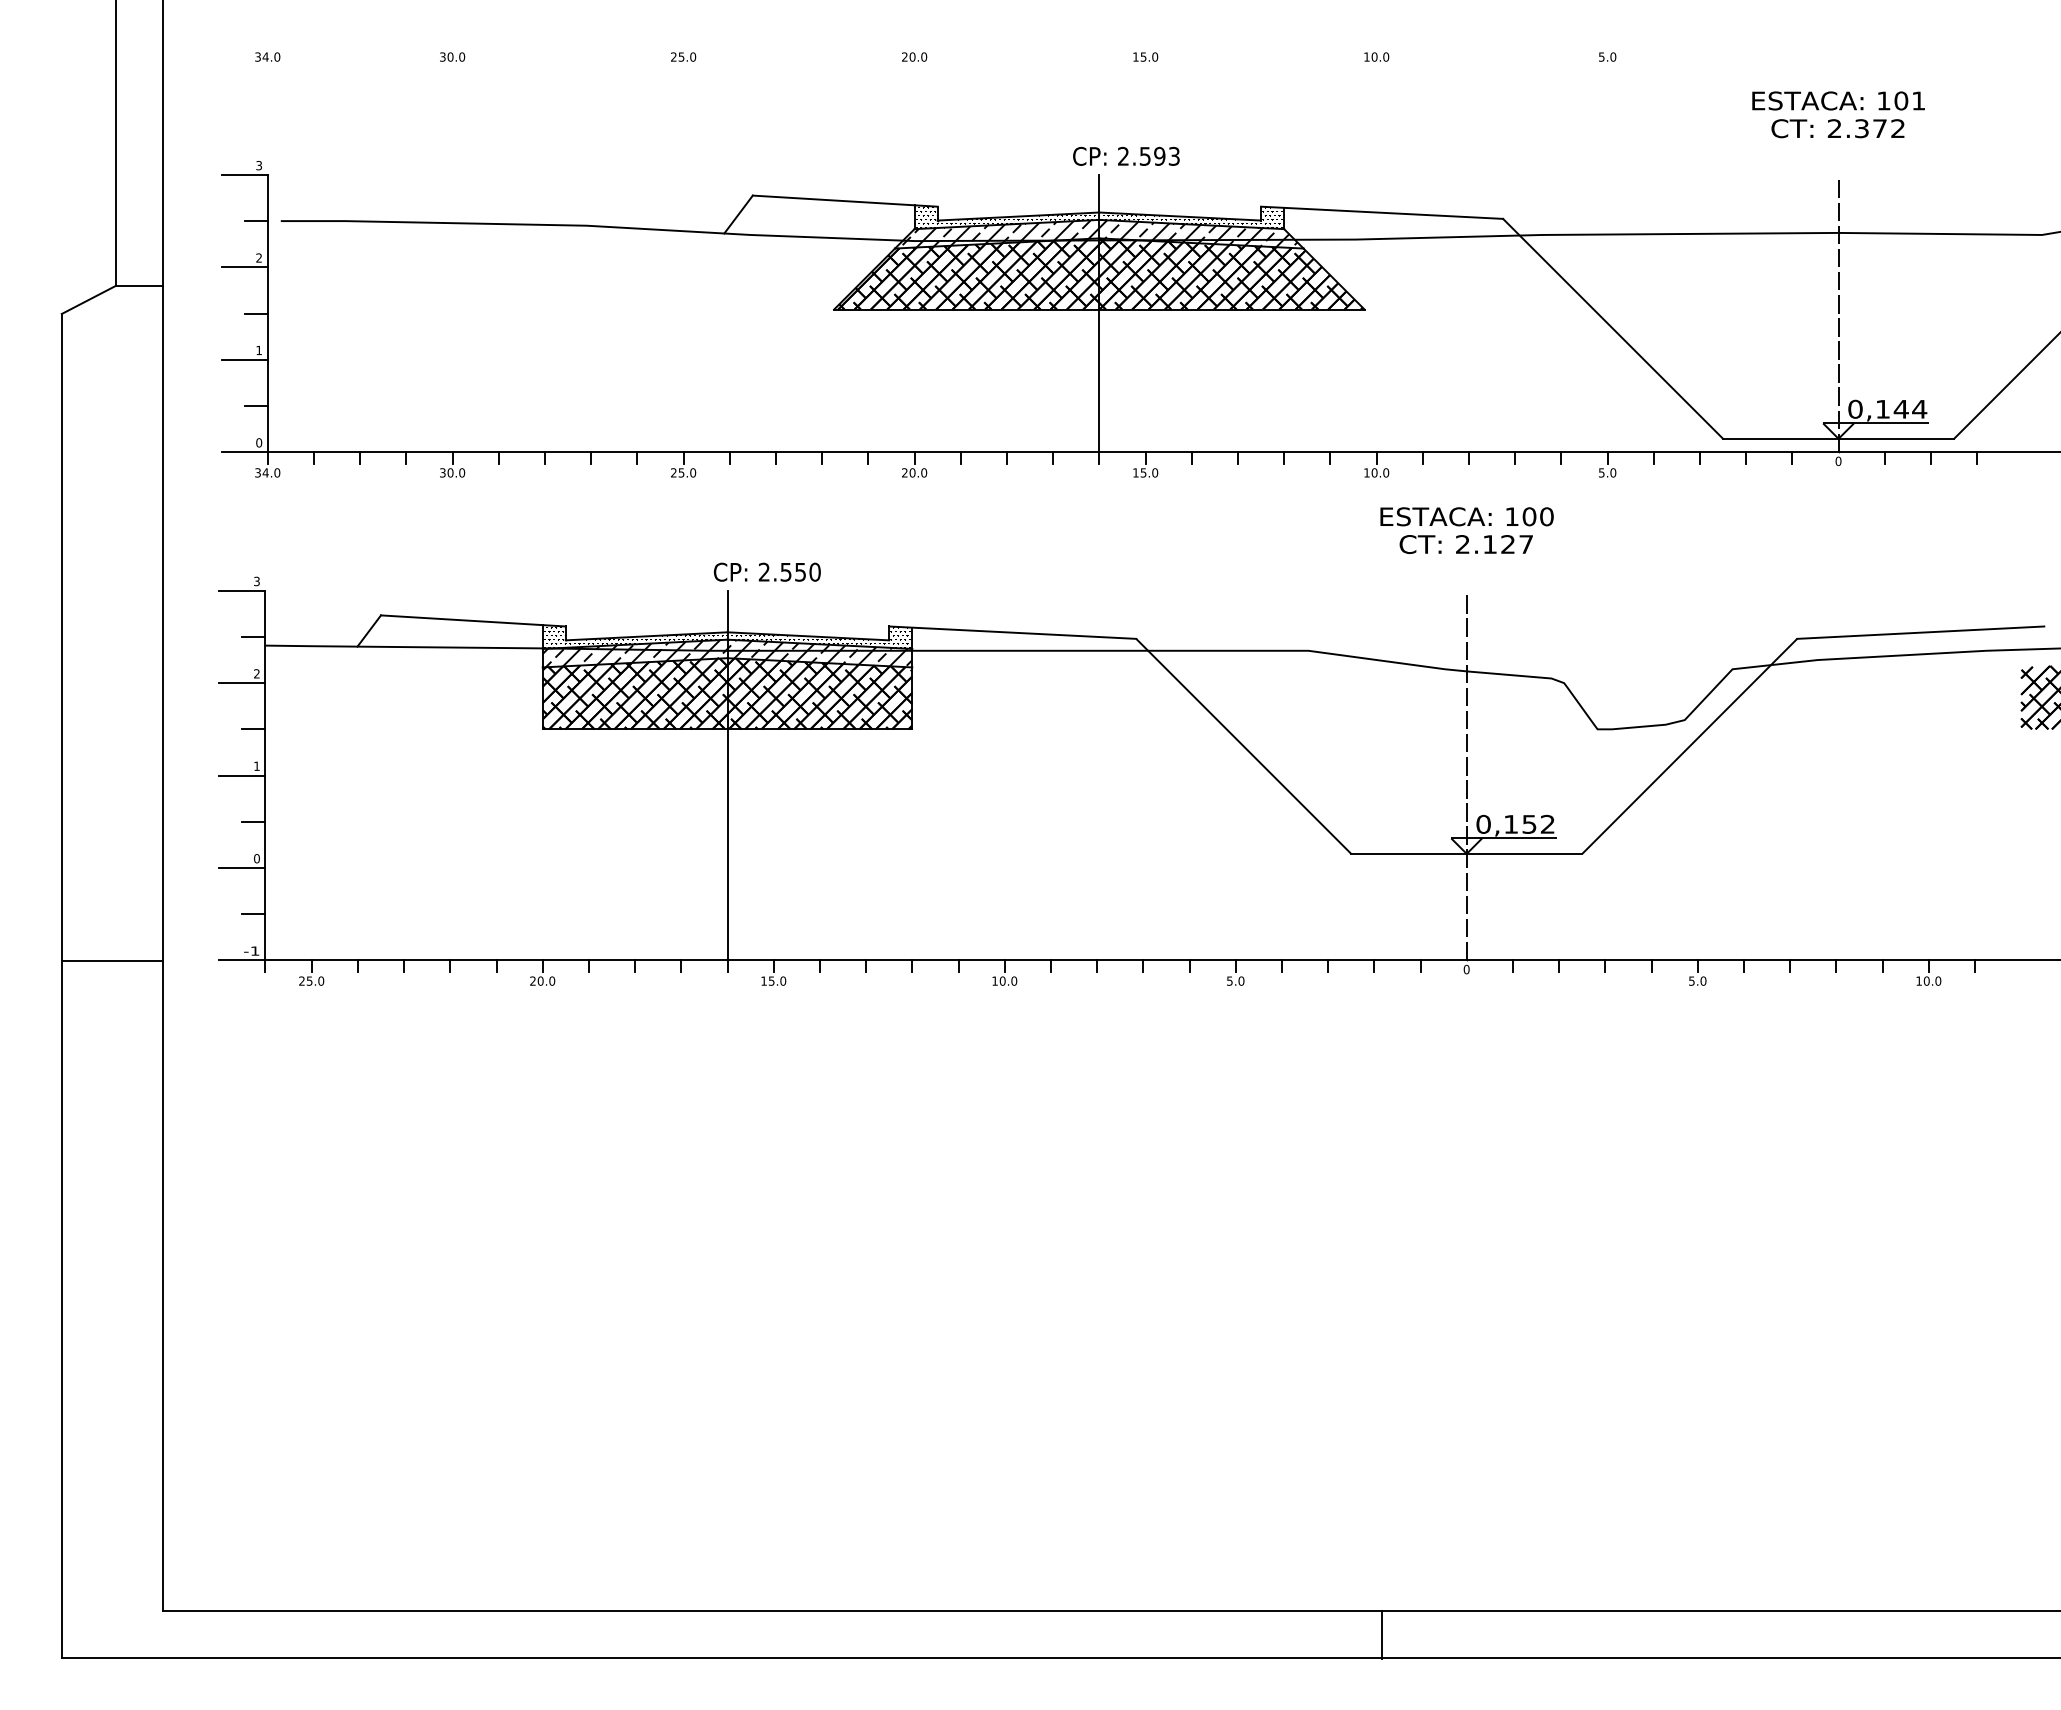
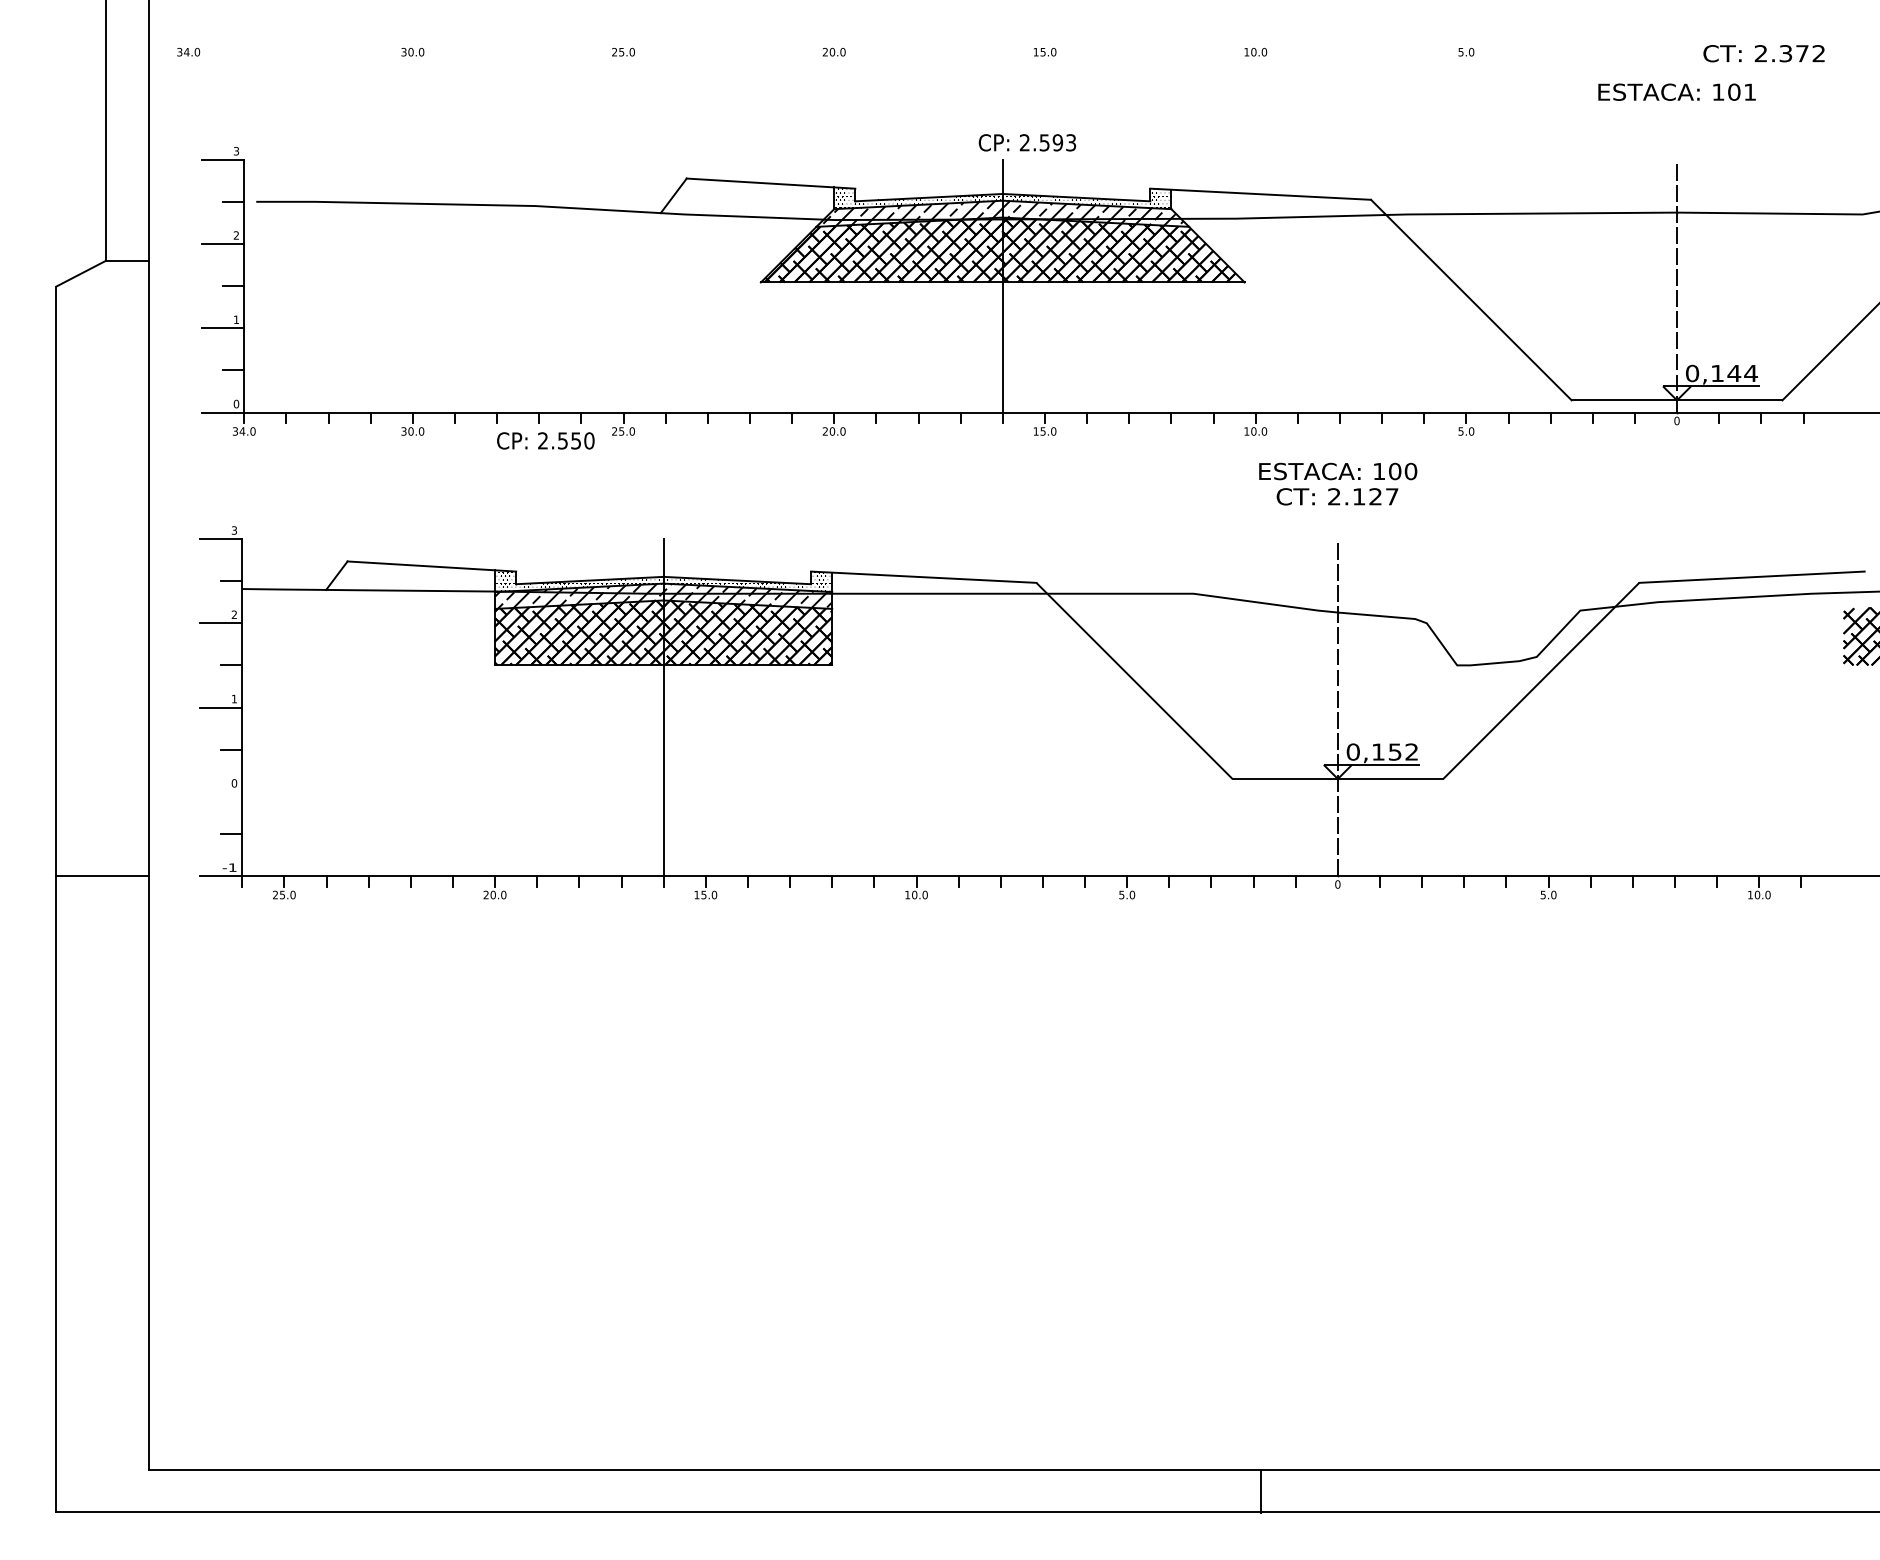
text: (267, 56) -> (188, 51), moved
text: (1837, 128) -> (1763, 53), moved
text: (766, 571) -> (545, 440), moved
line: (242, 867) -> (221, 791), removed

